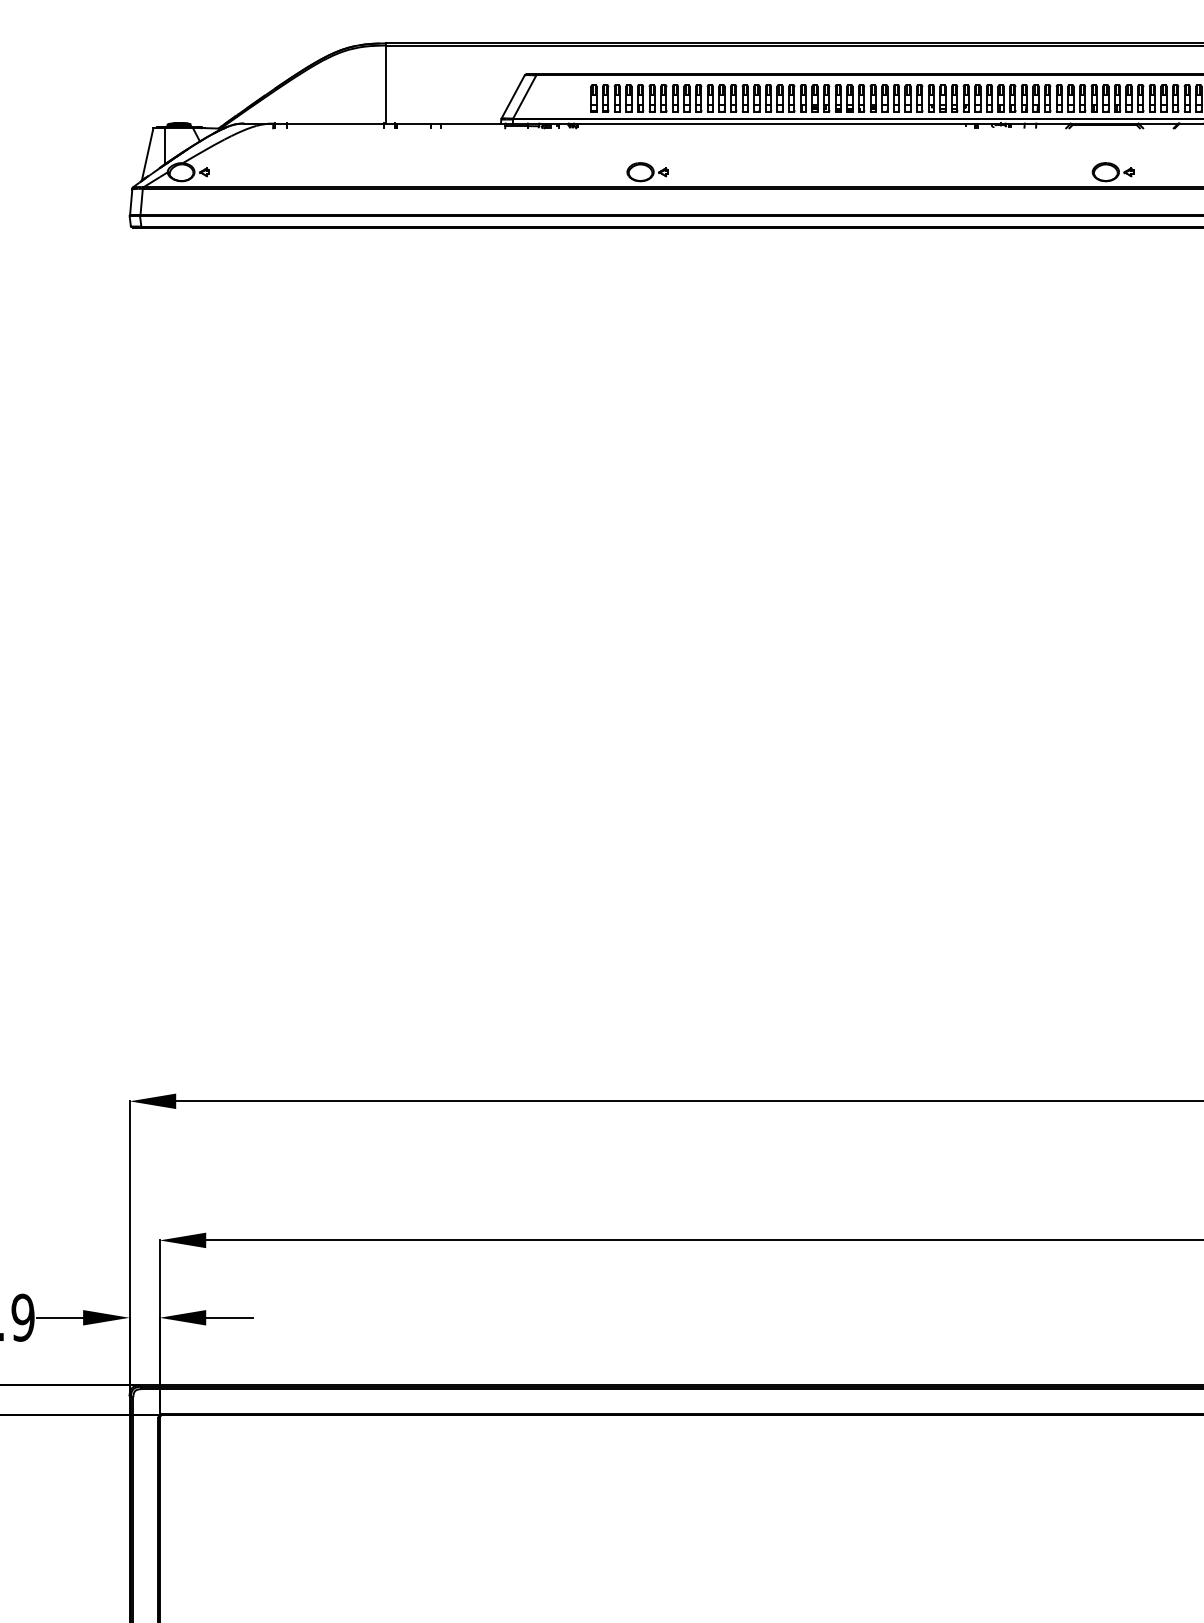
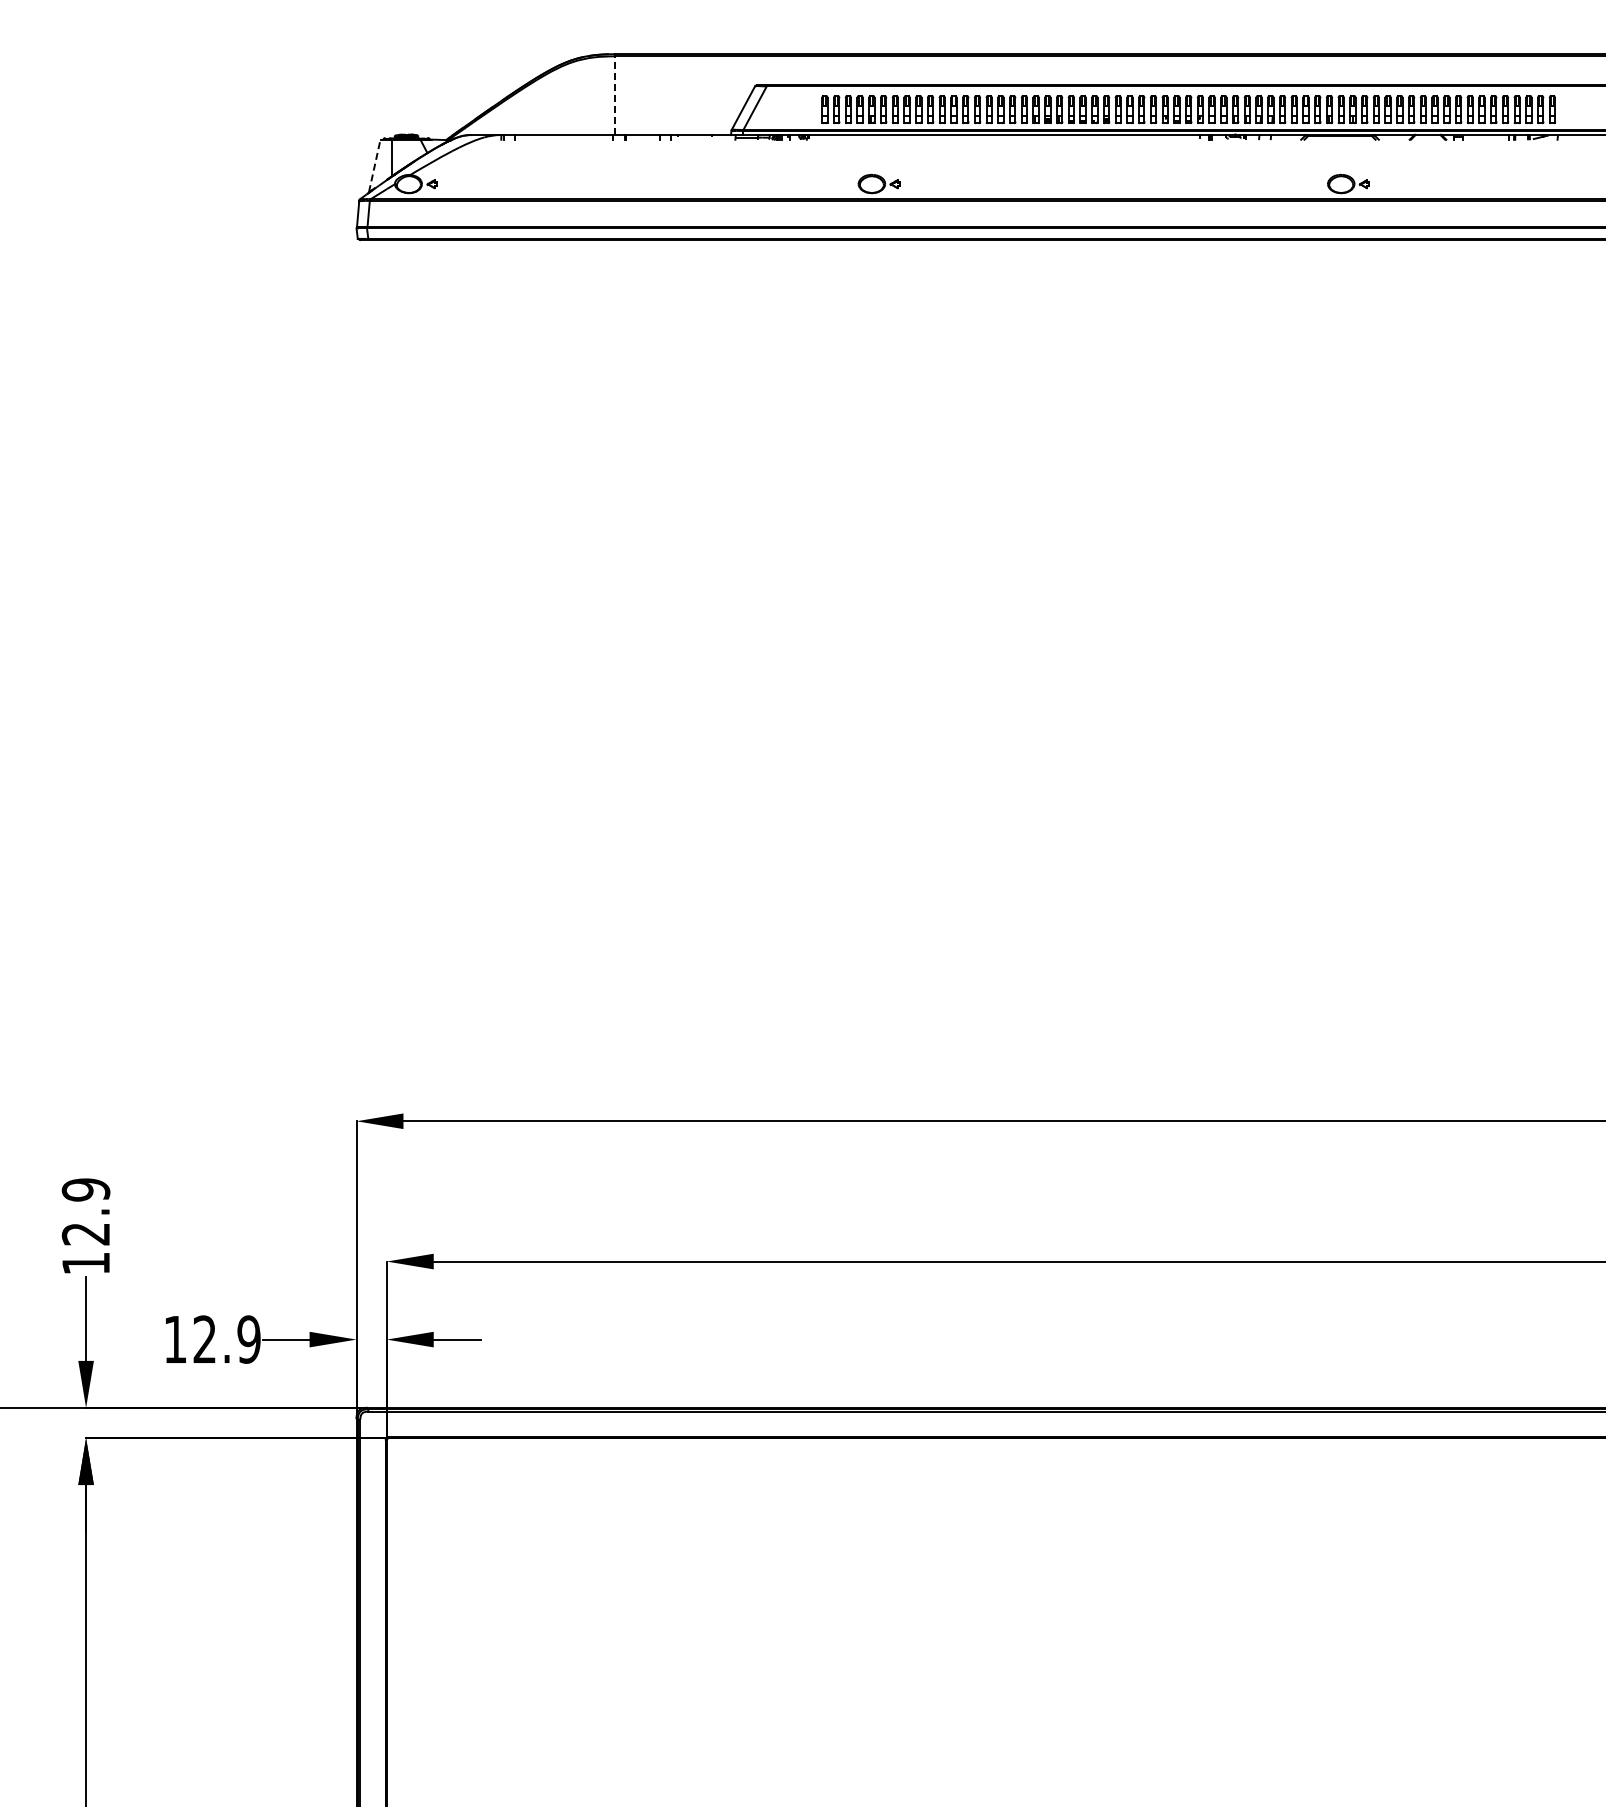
line: (386, 83) -> (615, 94), solid -> dashed
line: (147, 153) -> (374, 165), solid -> dashed

